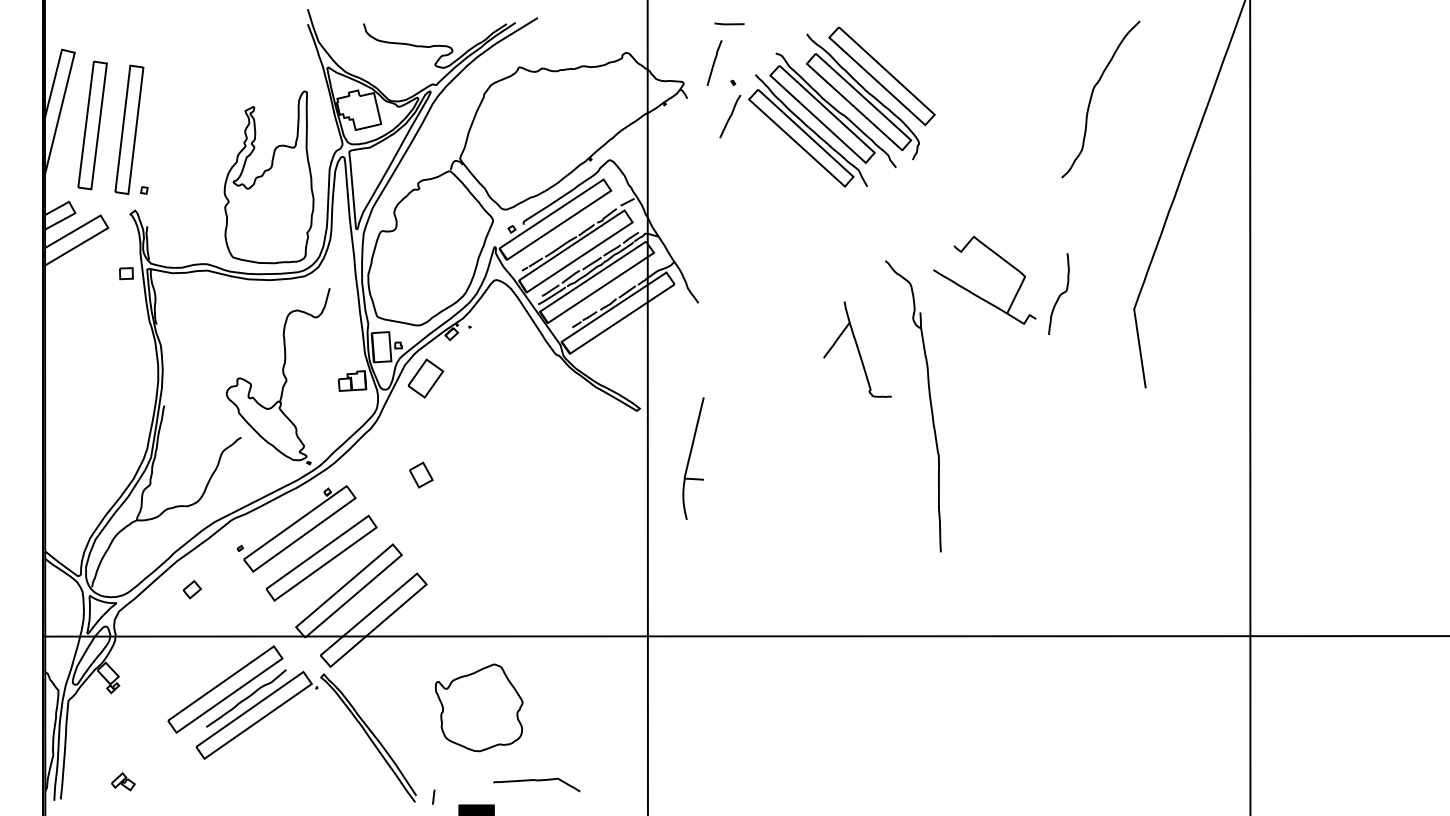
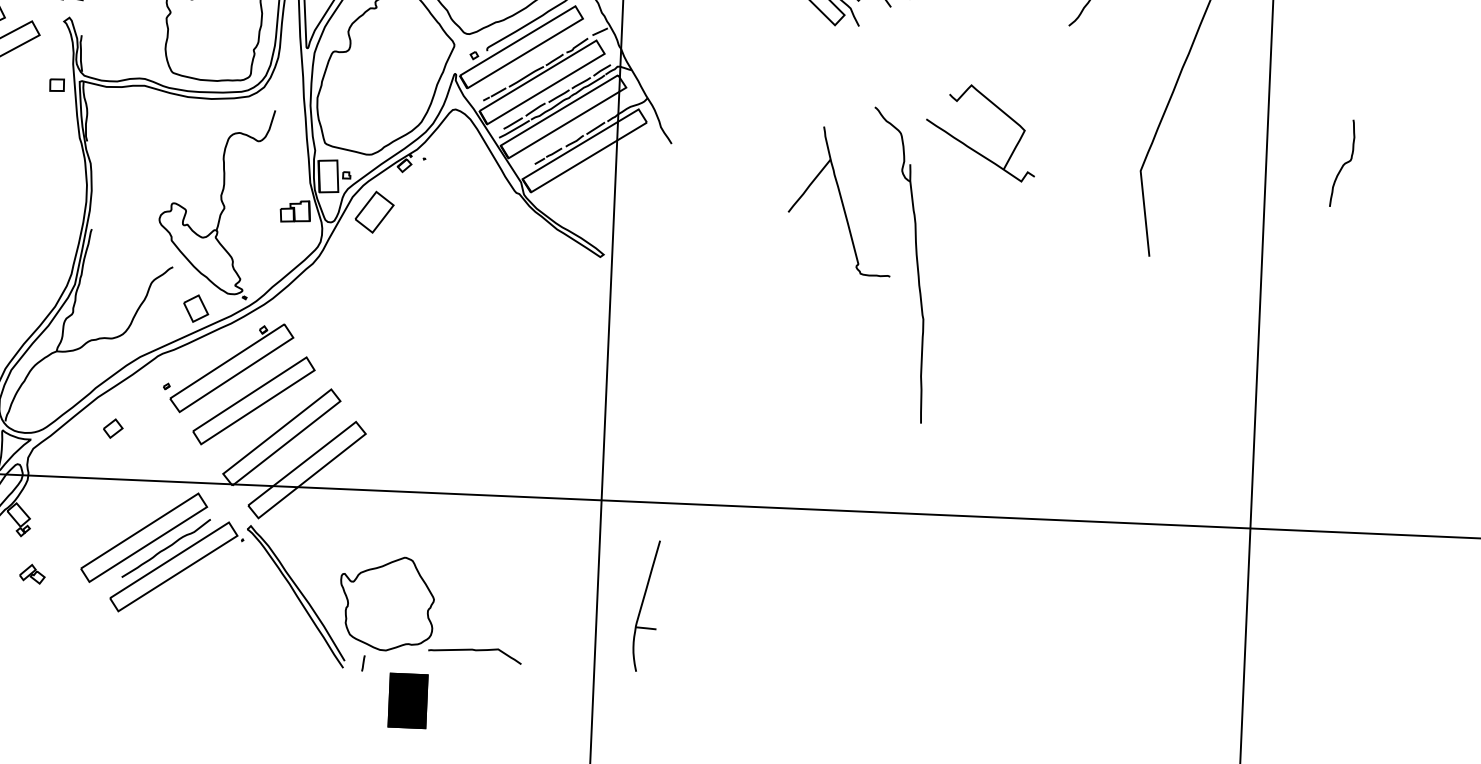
curve: (1059, 294) -> (1343, 163), moved
part: (857, 349) -> (840, 201), size x1.43
part: (693, 458) -> (646, 606), moved
part: (421, 474) -> (196, 307), moved
part: (478, 707) -> (386, 603), moved
part: (123, 781) -> (32, 573), moved

